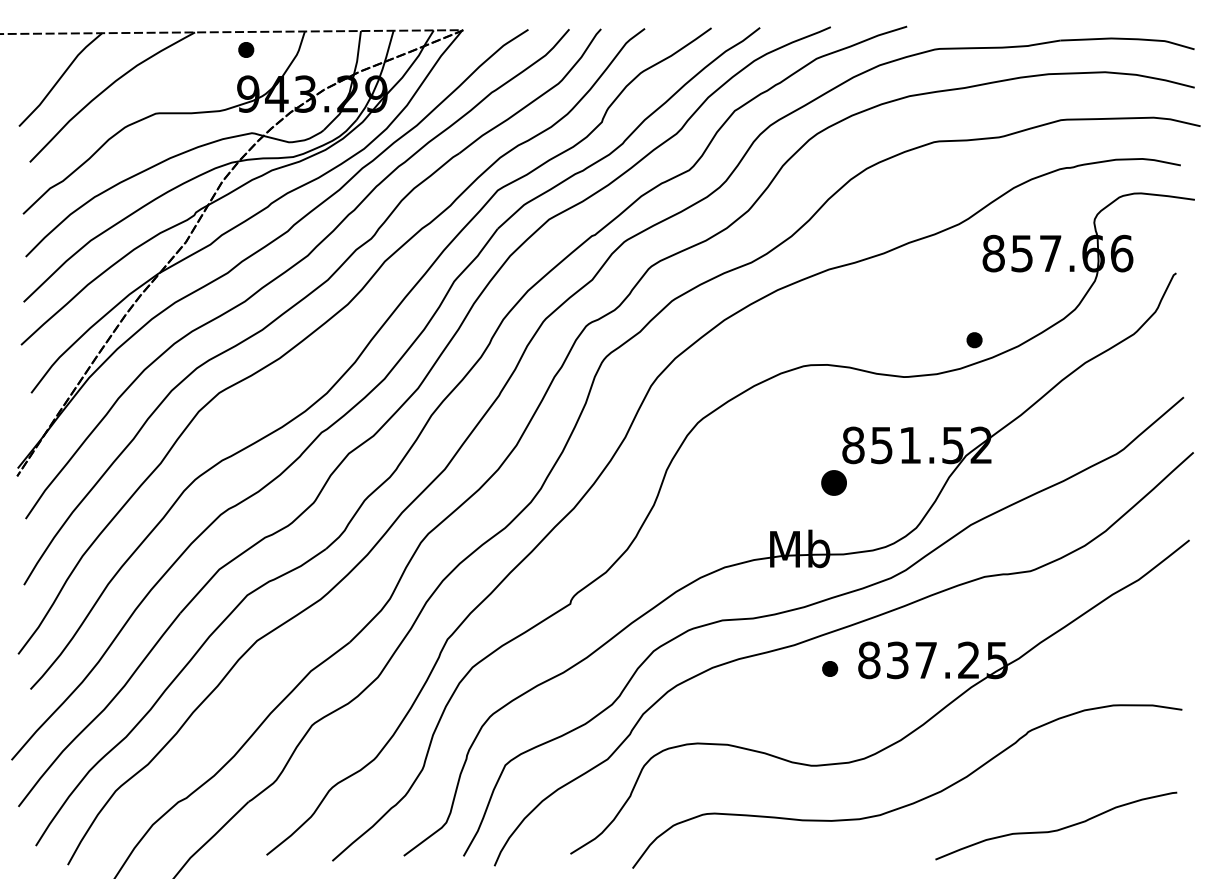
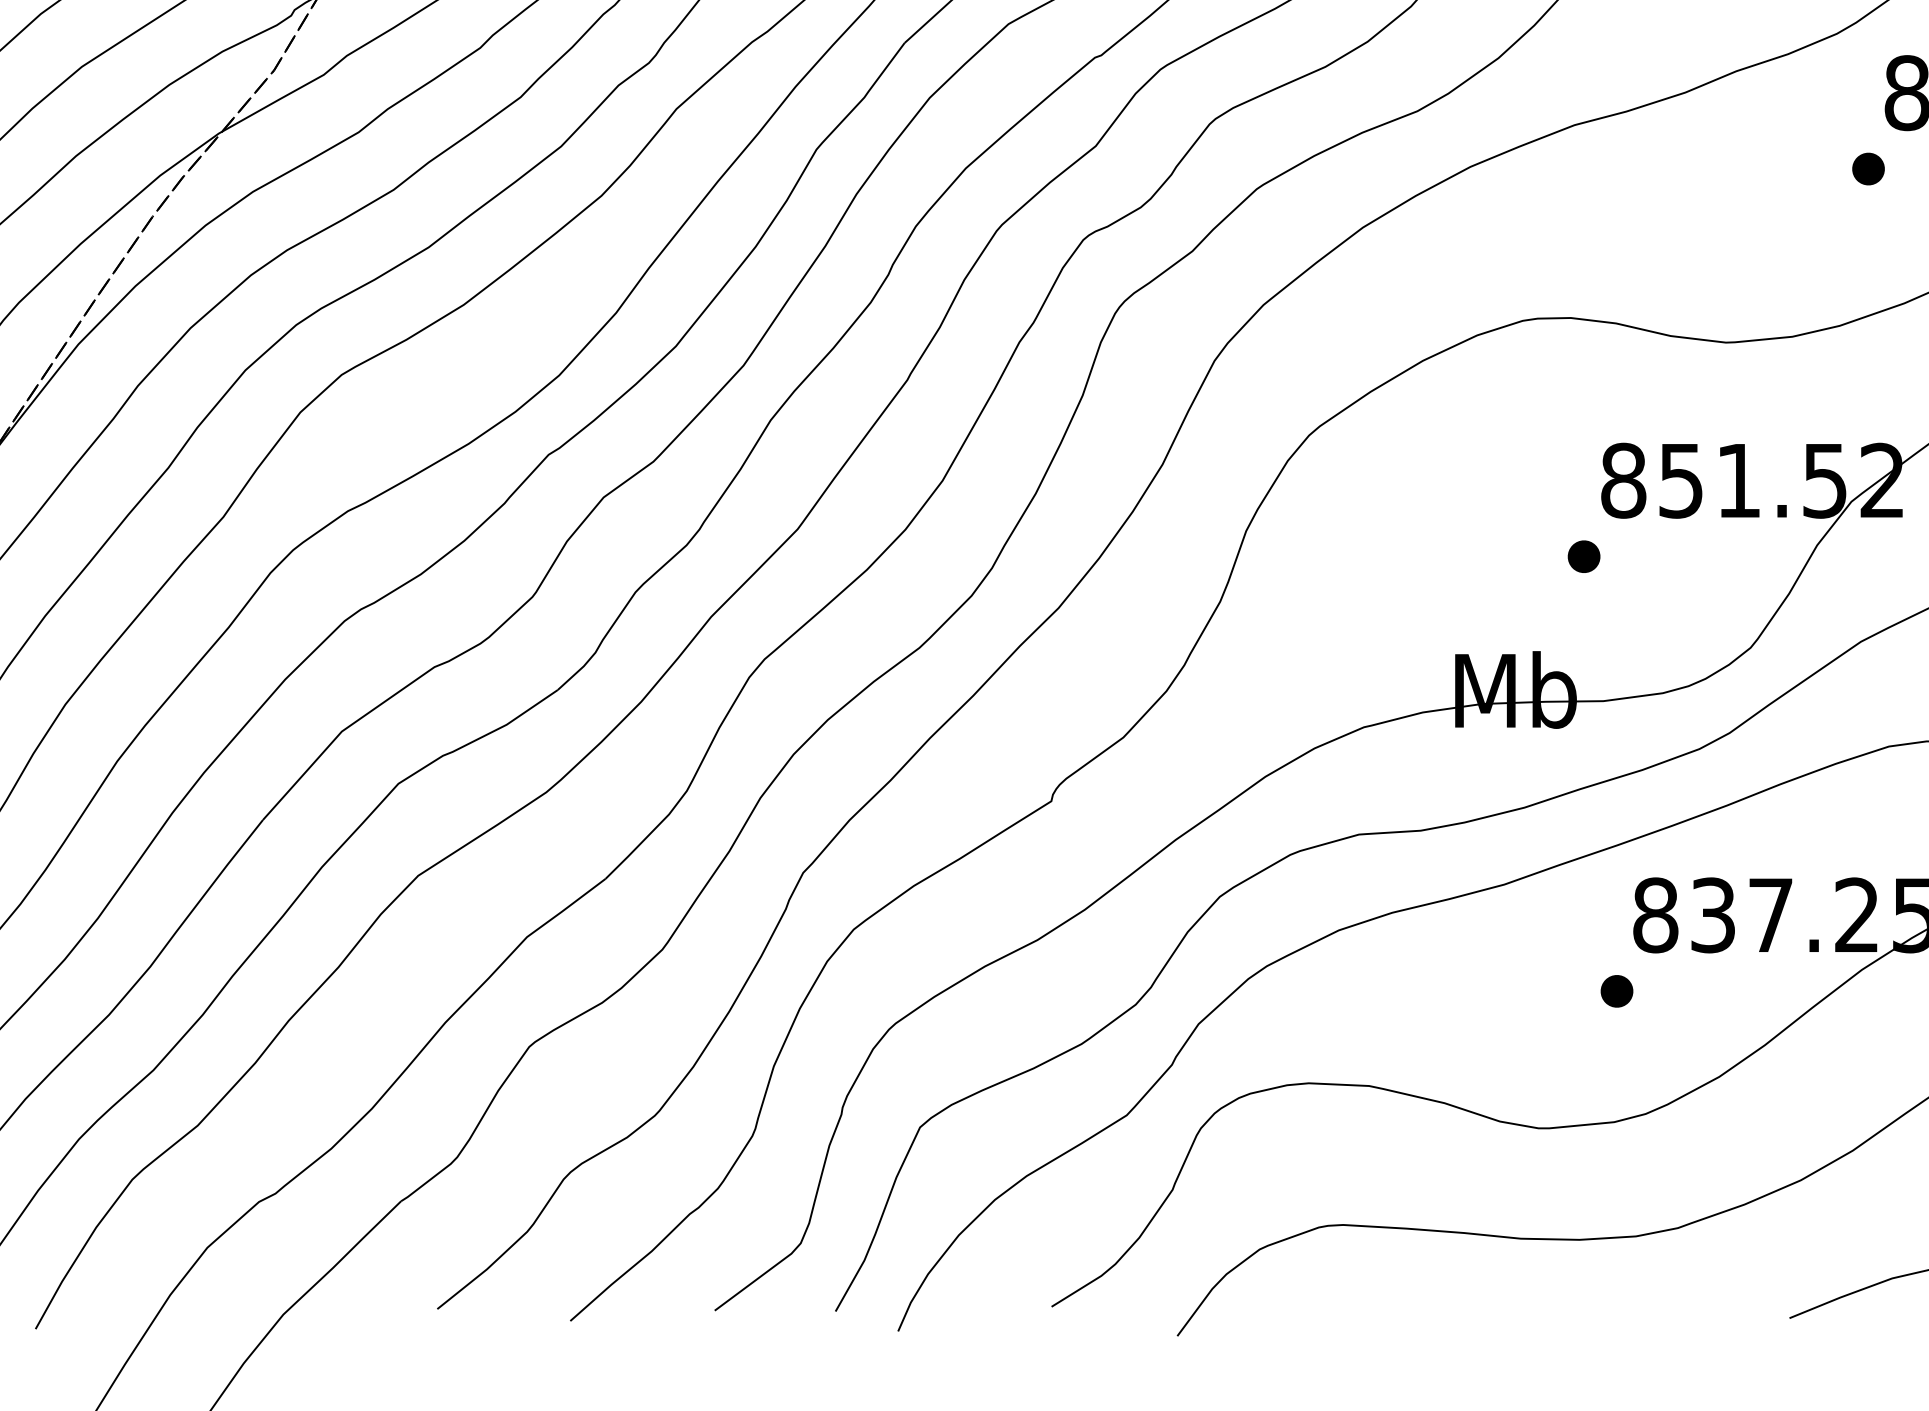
part: (974, 340) -> (1868, 169), moved
part: (833, 482) -> (1583, 555), size x0.62
part: (830, 668) -> (1617, 990), moved

